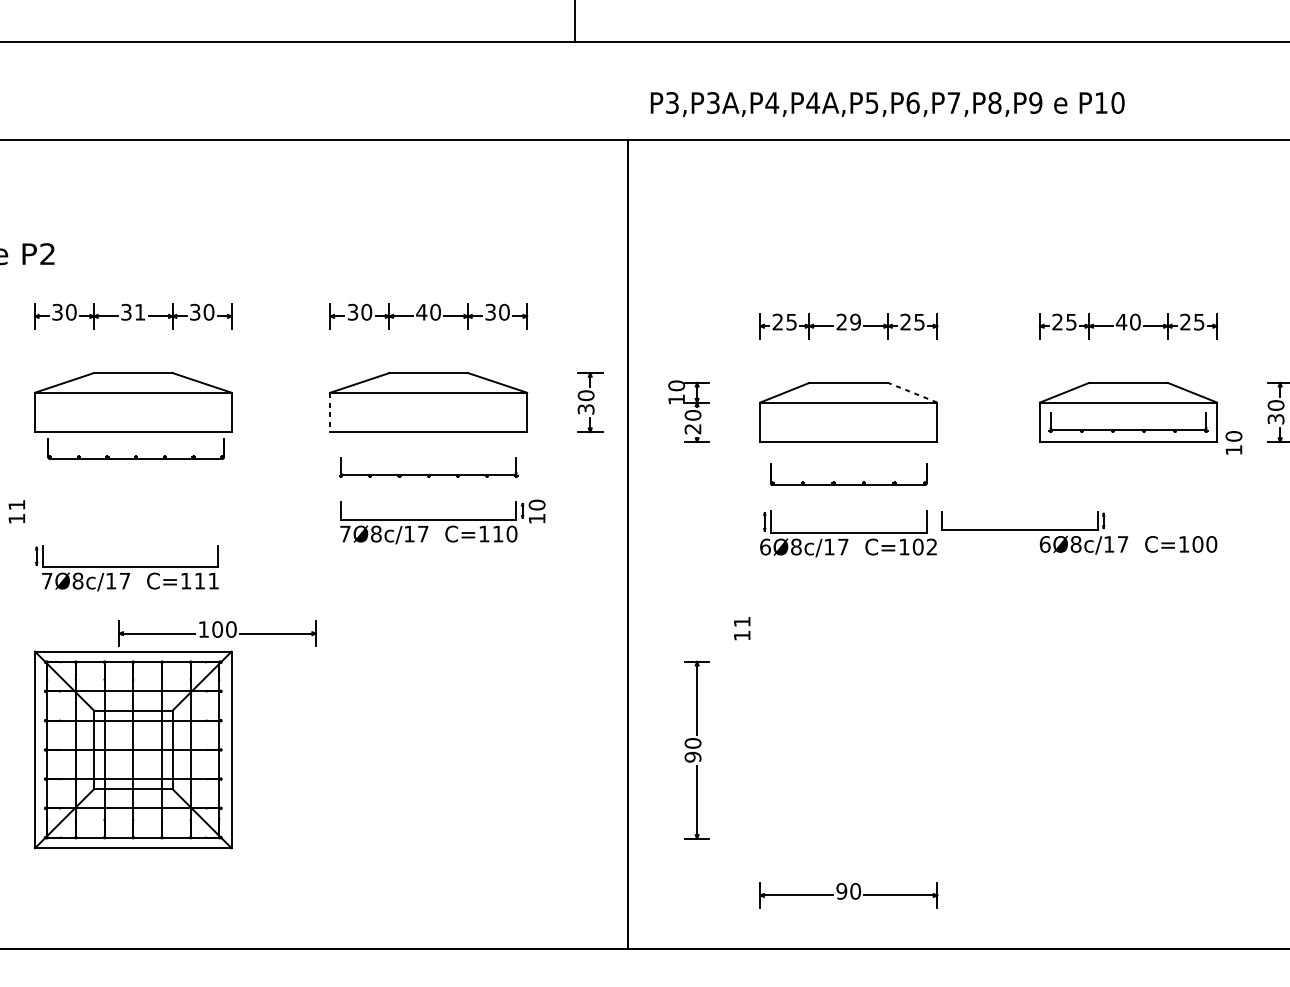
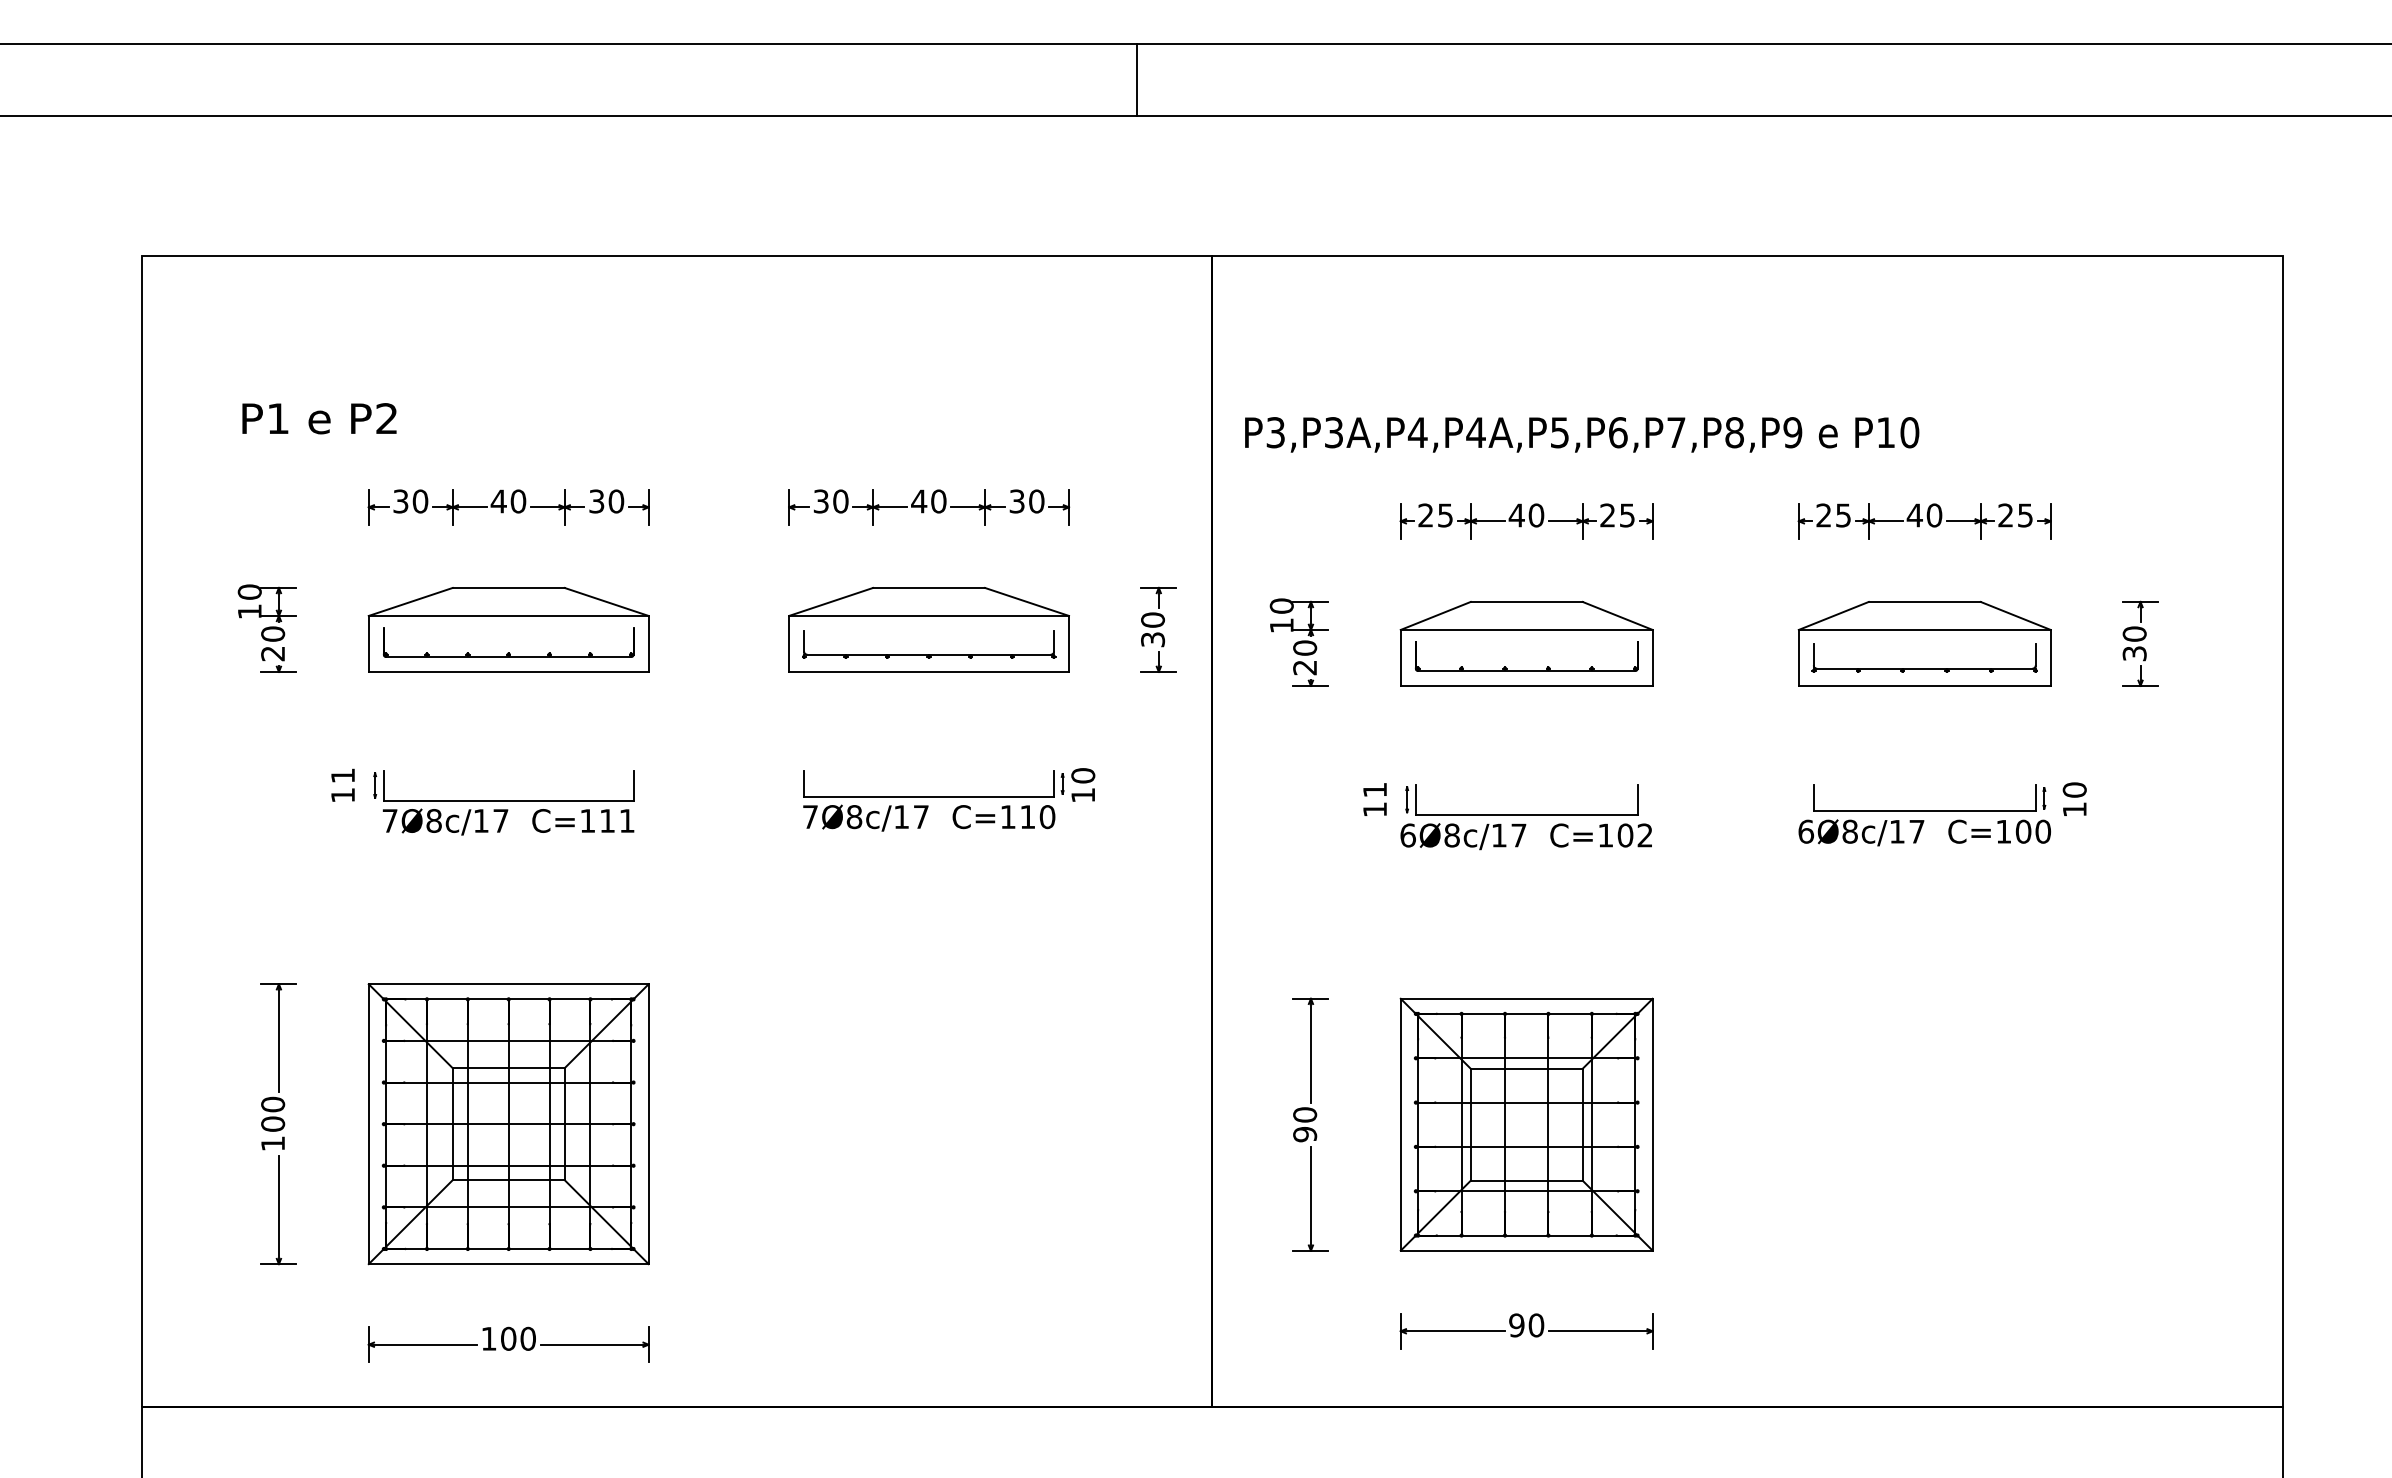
text: (887, 104) -> (1582, 434), moved
text: (133, 312) -> (508, 501), 31 -> 40
text: (848, 322) -> (1526, 515), 29 -> 40
line: (912, 392) -> (1617, 615), dashed -> solid
line: (330, 412) -> (789, 643), dashed -> solid
text: (1233, 442) -> (2074, 798), moved
part: (135, 455) -> (508, 652), moved
part: (429, 474) -> (929, 654), moved
part: (848, 484) -> (1526, 670), moved
part: (1022, 529) -> (1929, 810), moved
part: (126, 568) -> (503, 802), moved
text: (741, 628) -> (1374, 799), moved
part: (217, 633) -> (508, 1344), moved
part: (848, 750) -> (1526, 1124), added

